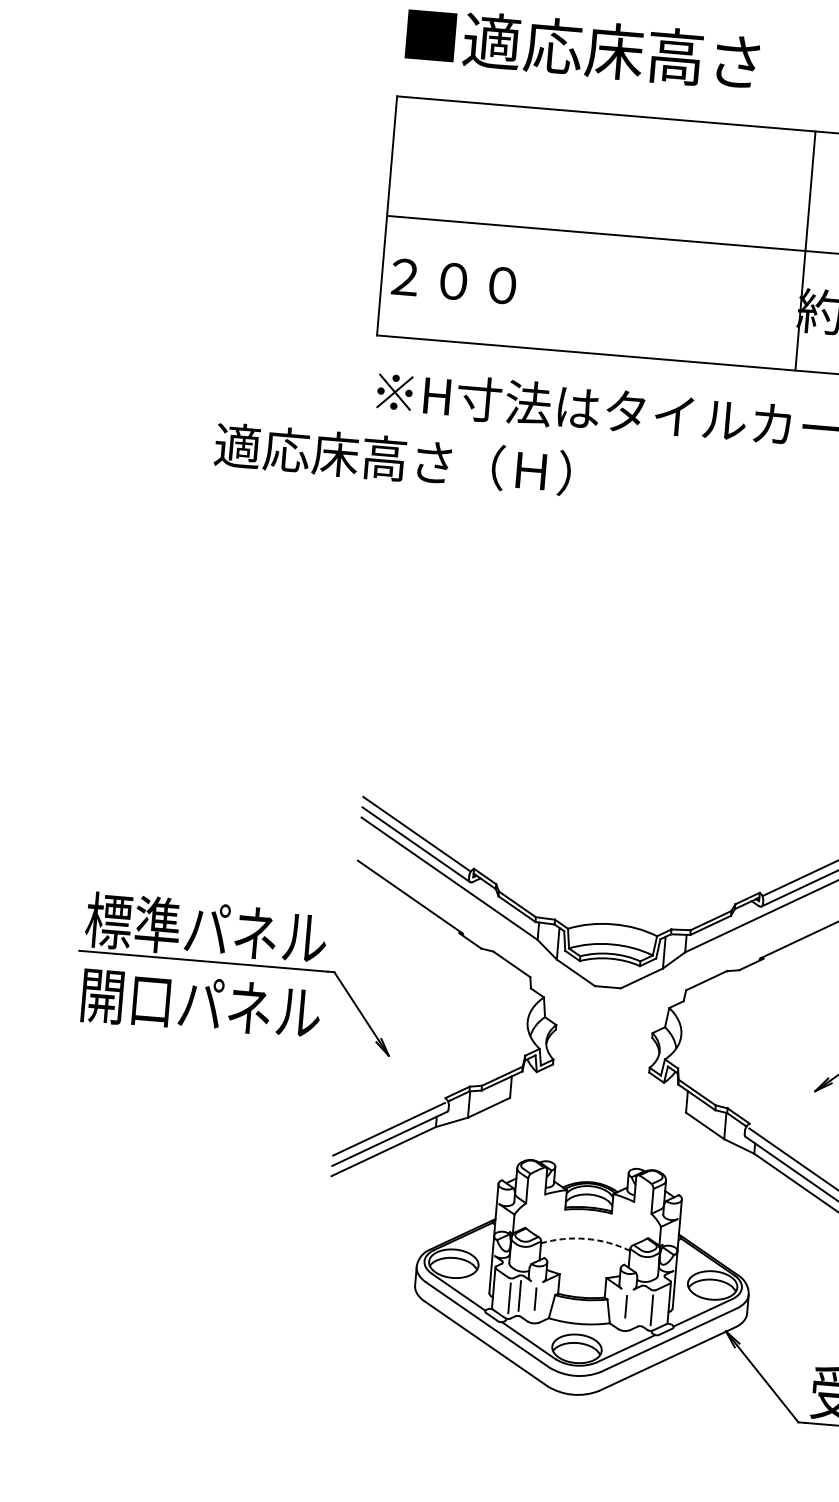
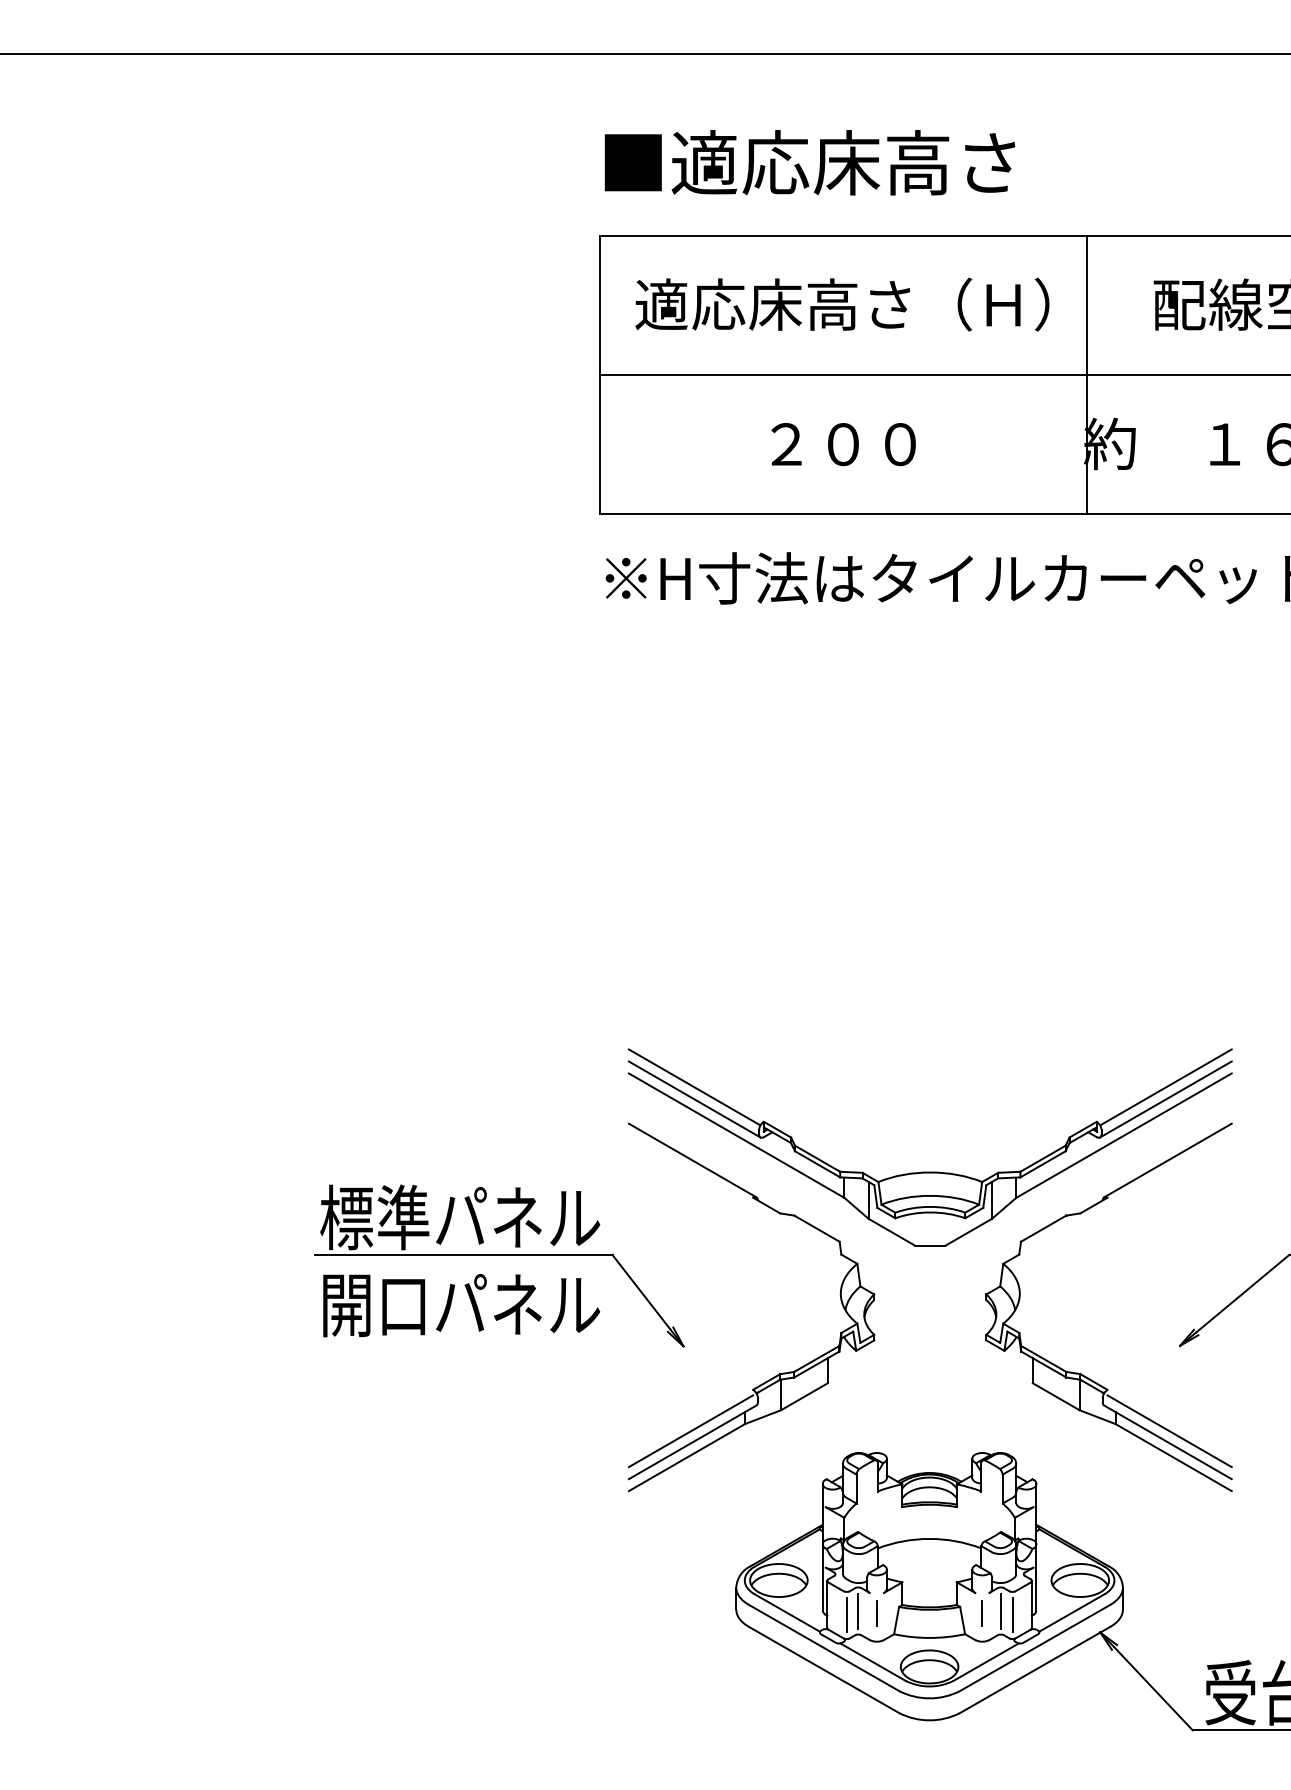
text: (453, 281) -> (843, 444), moved
text: (393, 458) -> (842, 304), moved
arc: (586, 1238) -> (929, 1538), dashed -> solid
line: (641, 1306) -> (1000, 1611), added

